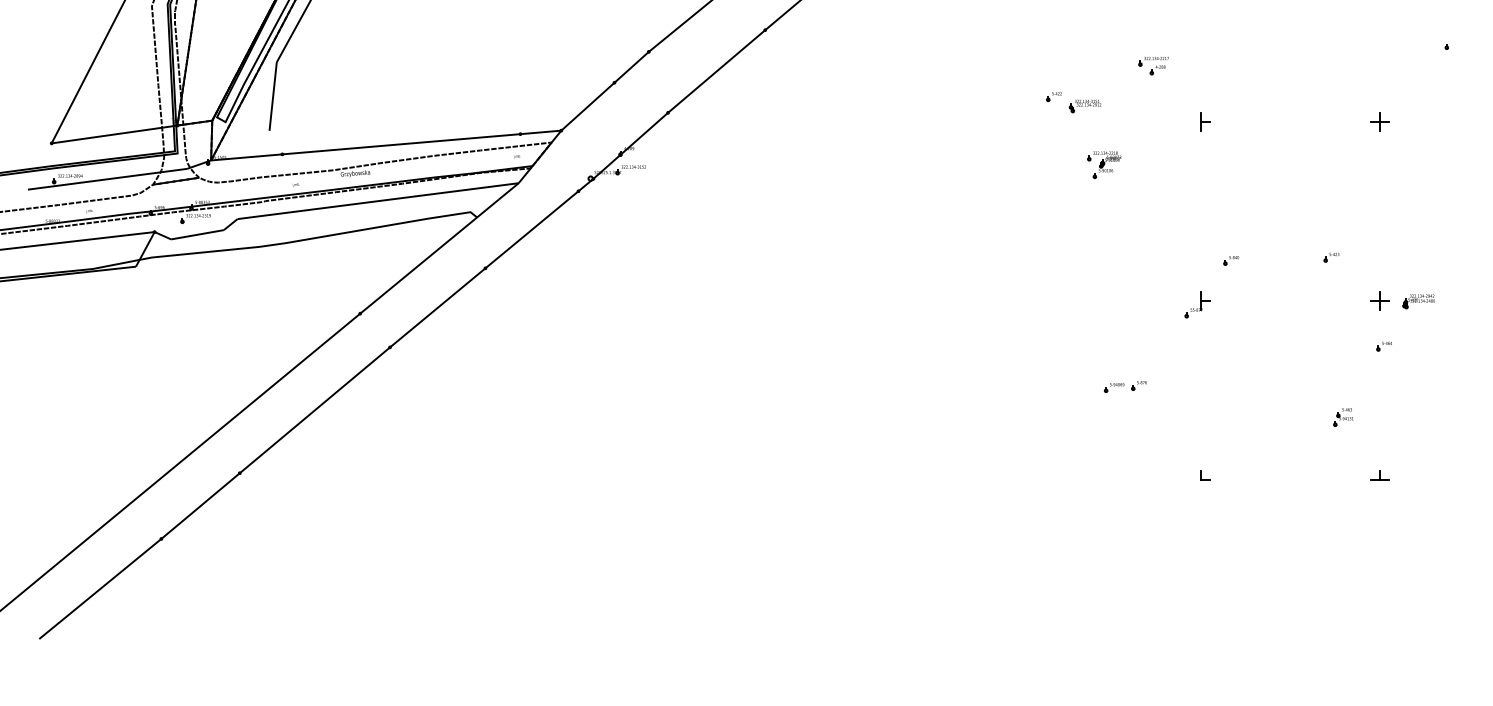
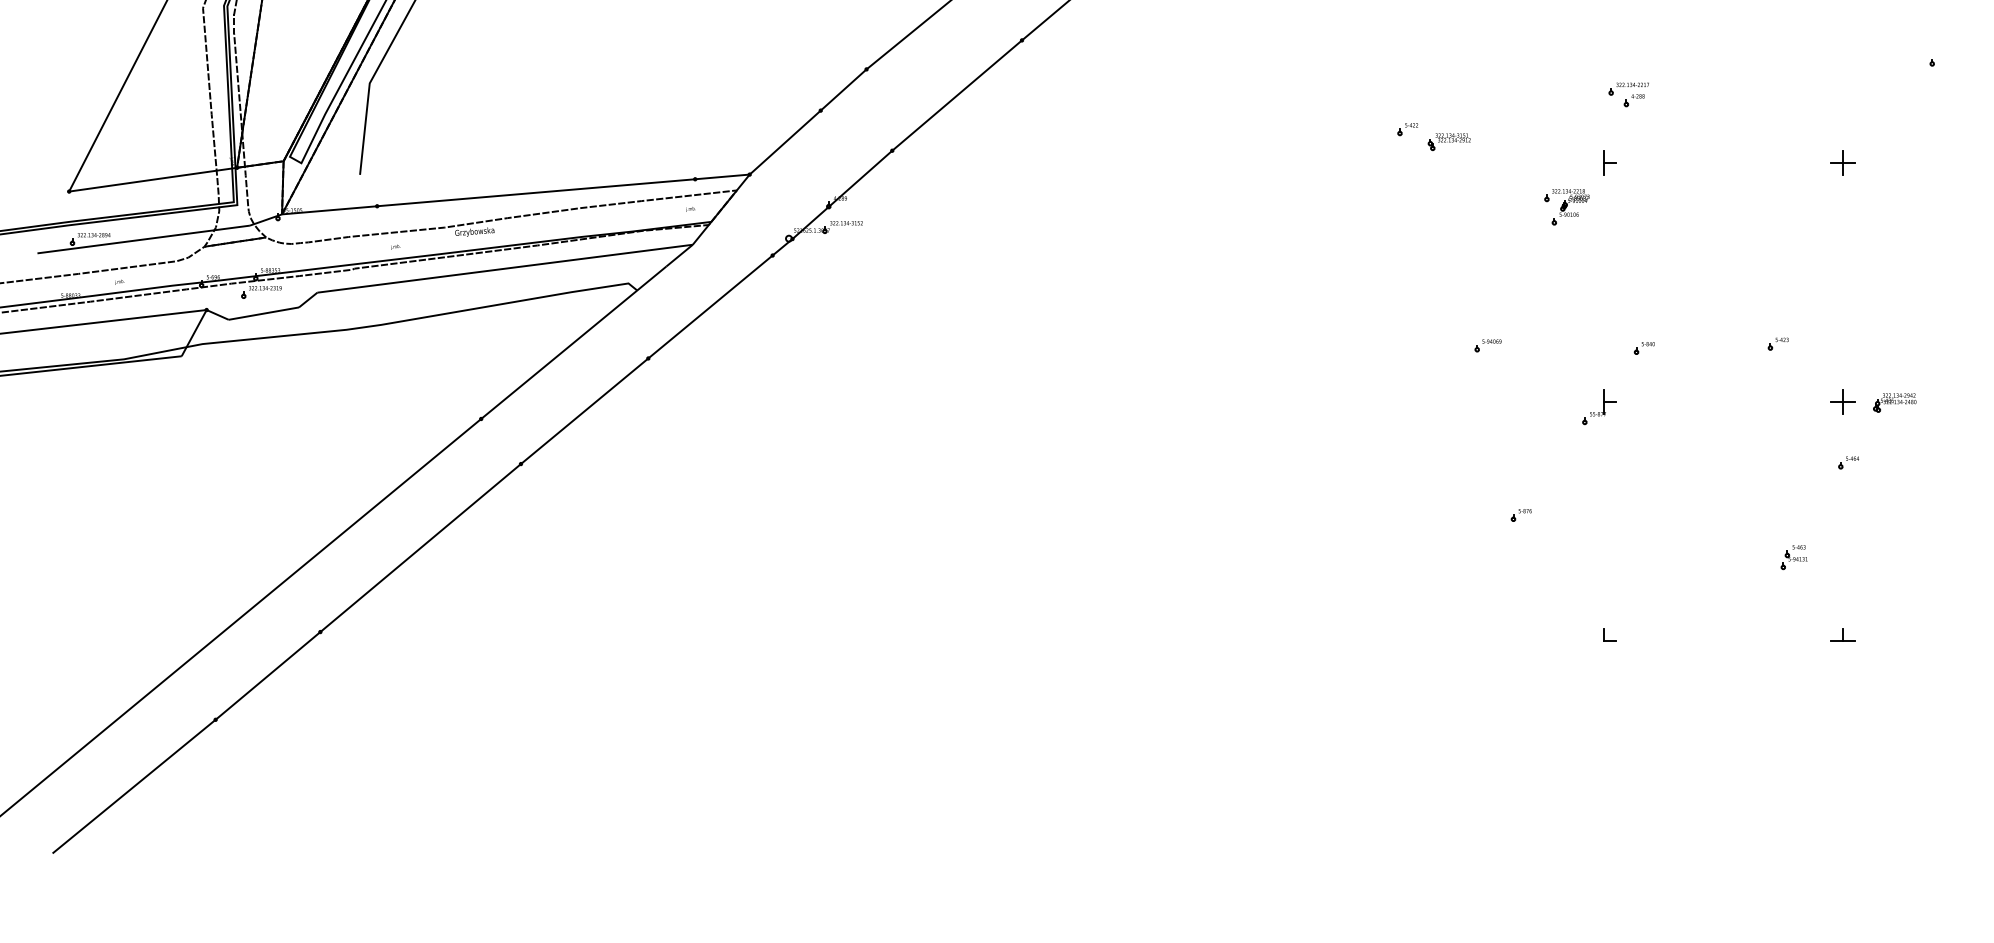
part: (1153, 66) -> (1628, 95), moved
part: (1104, 164) -> (1567, 206), moved
part: (1113, 387) -> (1487, 345), moved

